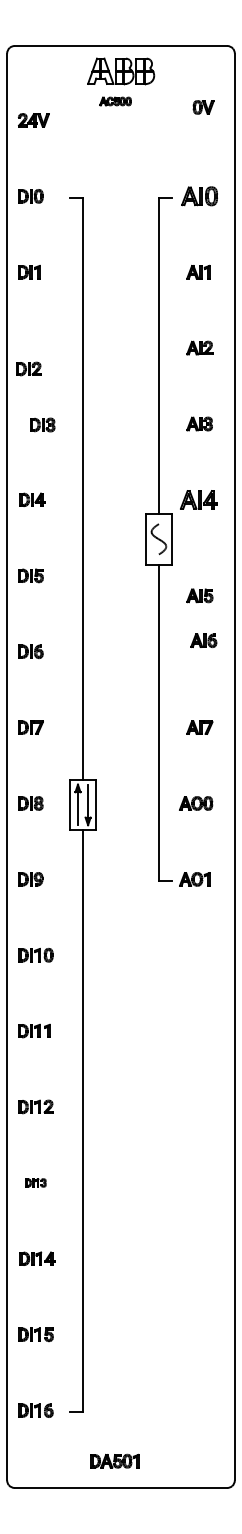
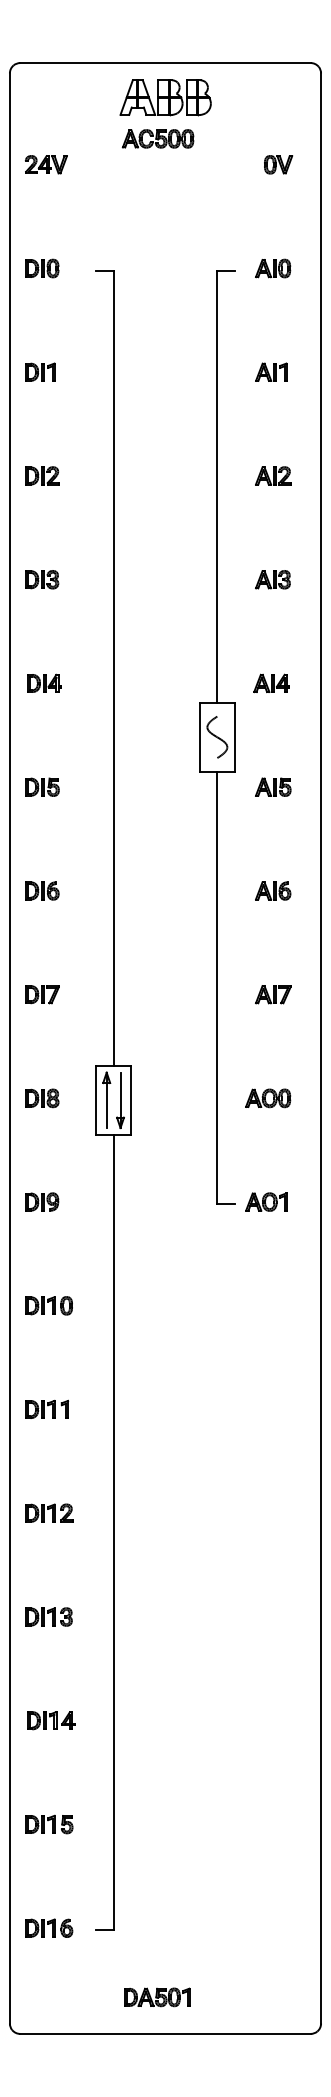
part: (115, 101) -> (157, 138), size x1.67
part: (203, 107) -> (278, 164), moved
part: (199, 196) -> (272, 268), size x0.71
part: (28, 368) -> (41, 475), moved
part: (42, 424) -> (41, 579), moved
part: (198, 499) -> (271, 682), size x0.71
part: (199, 595) -> (272, 786), moved
part: (203, 640) -> (272, 890), moved
part: (35, 1182) -> (48, 1616), size x1.67

